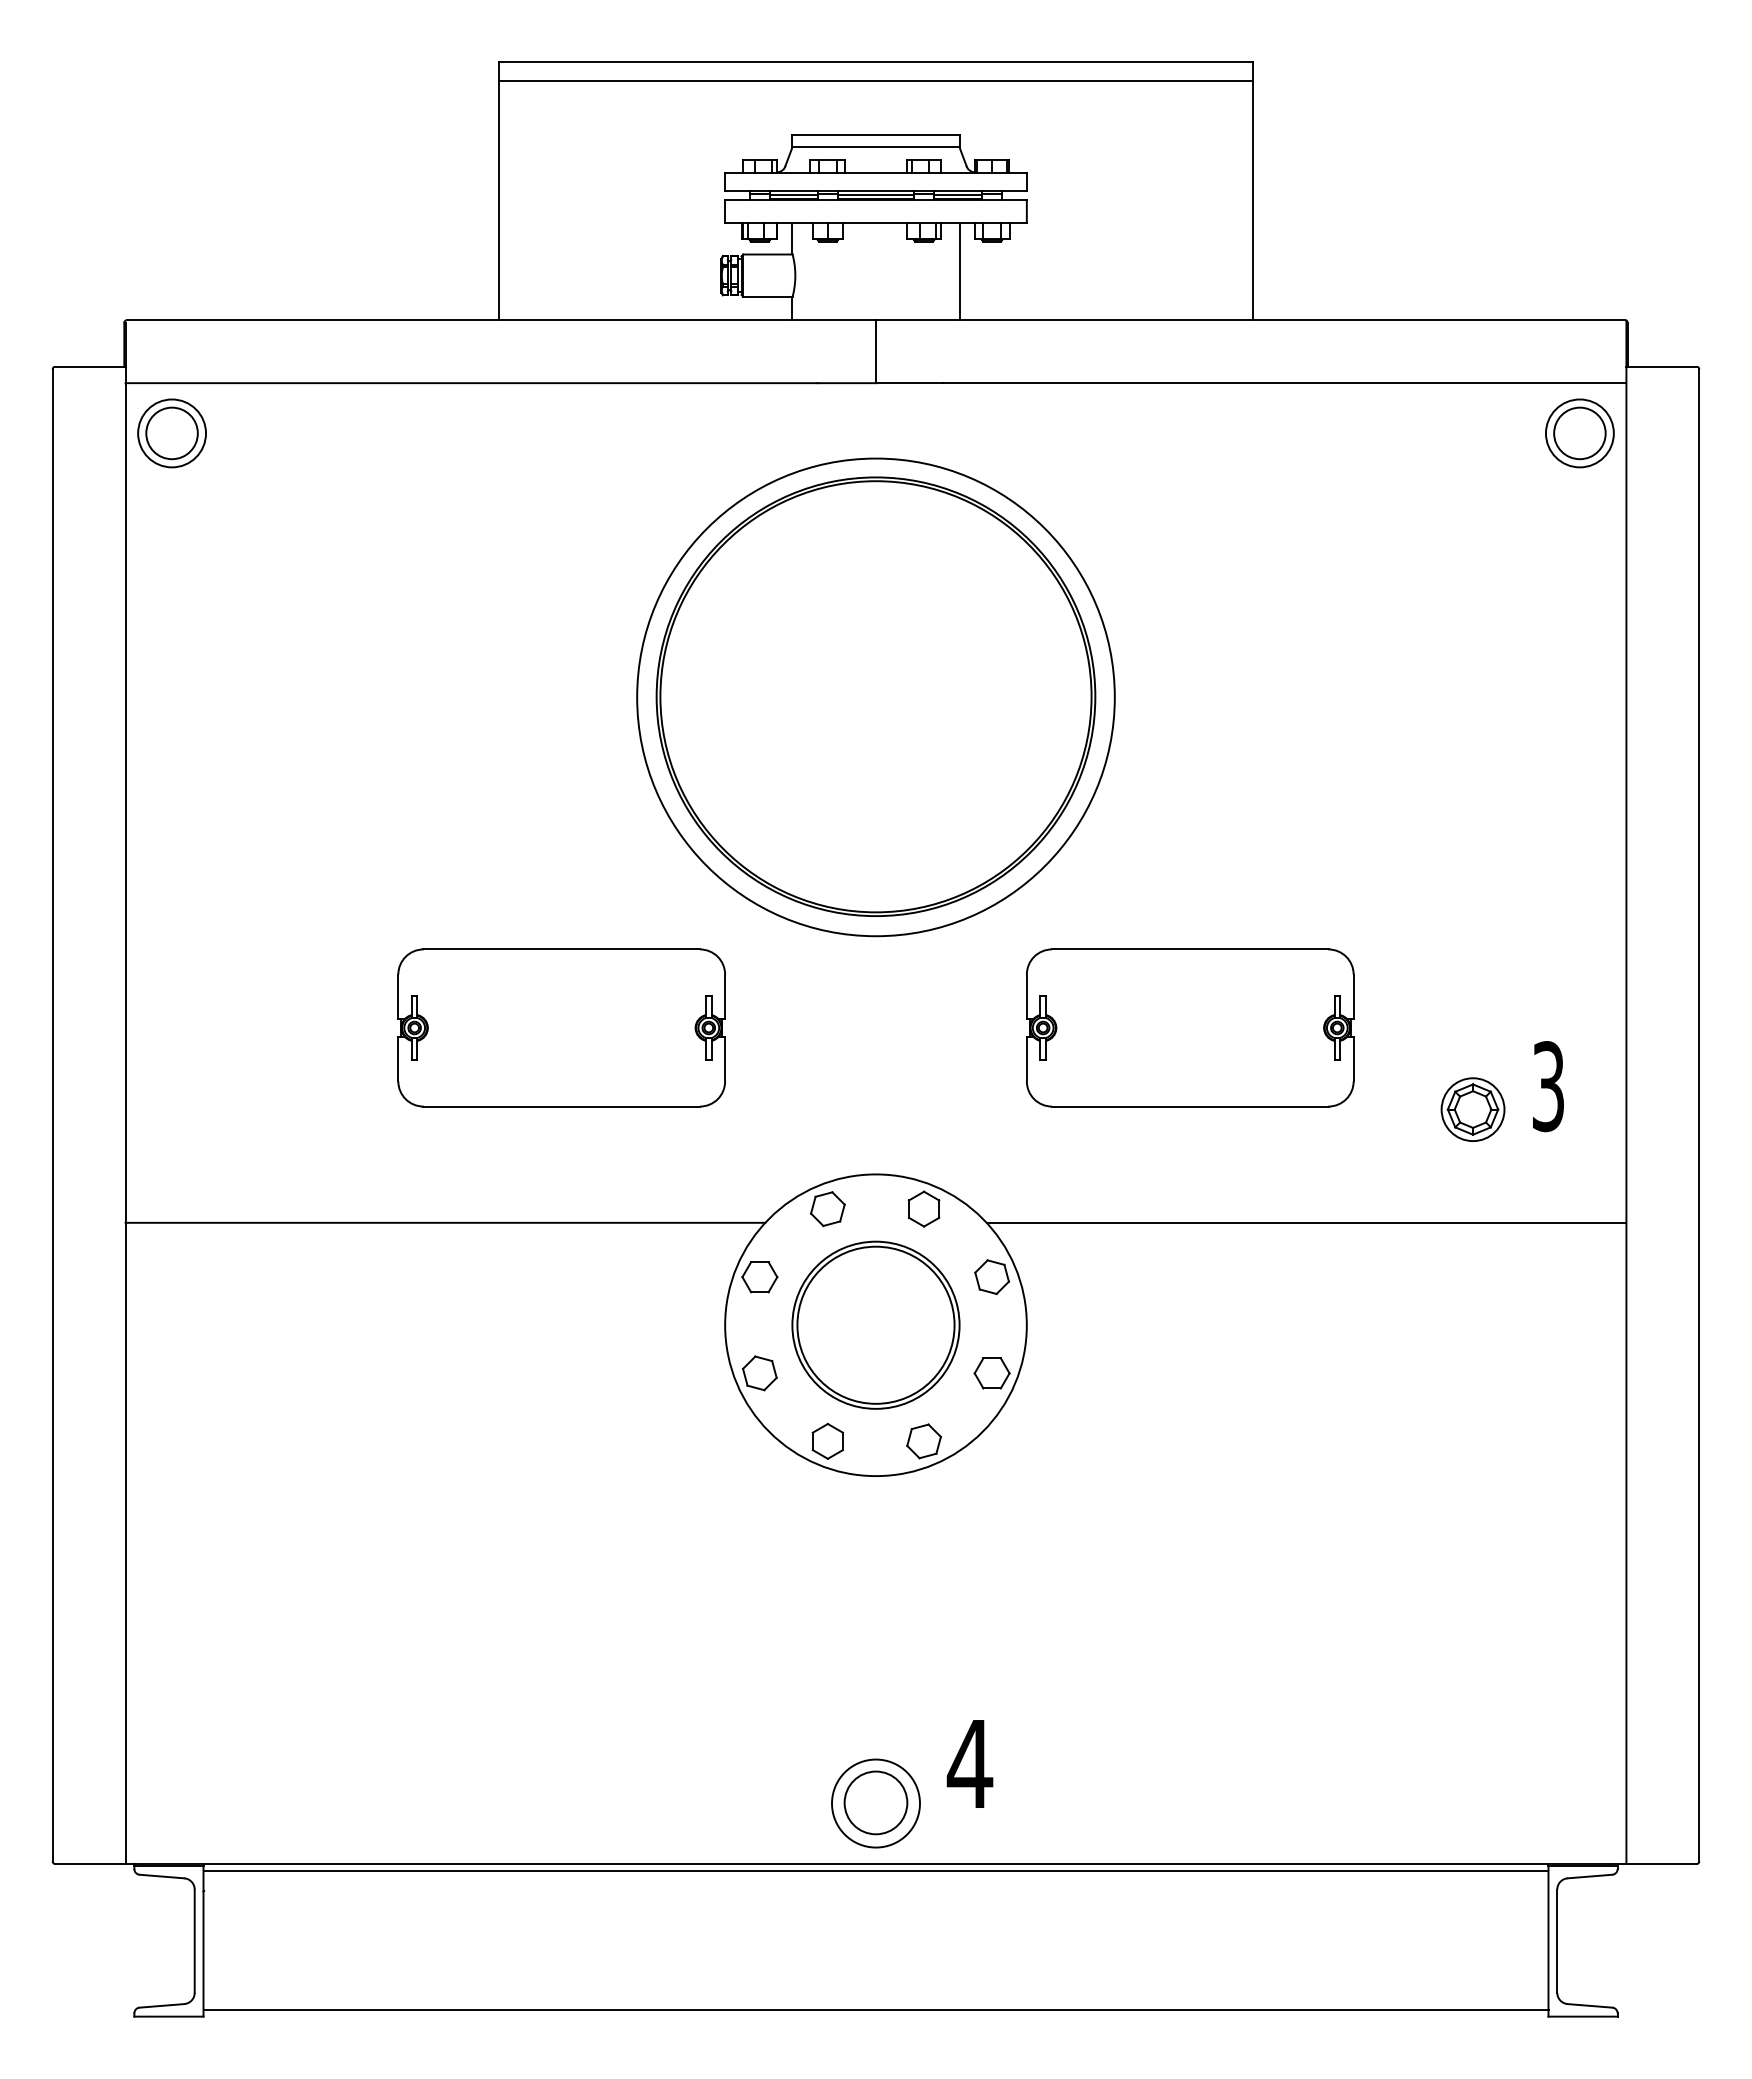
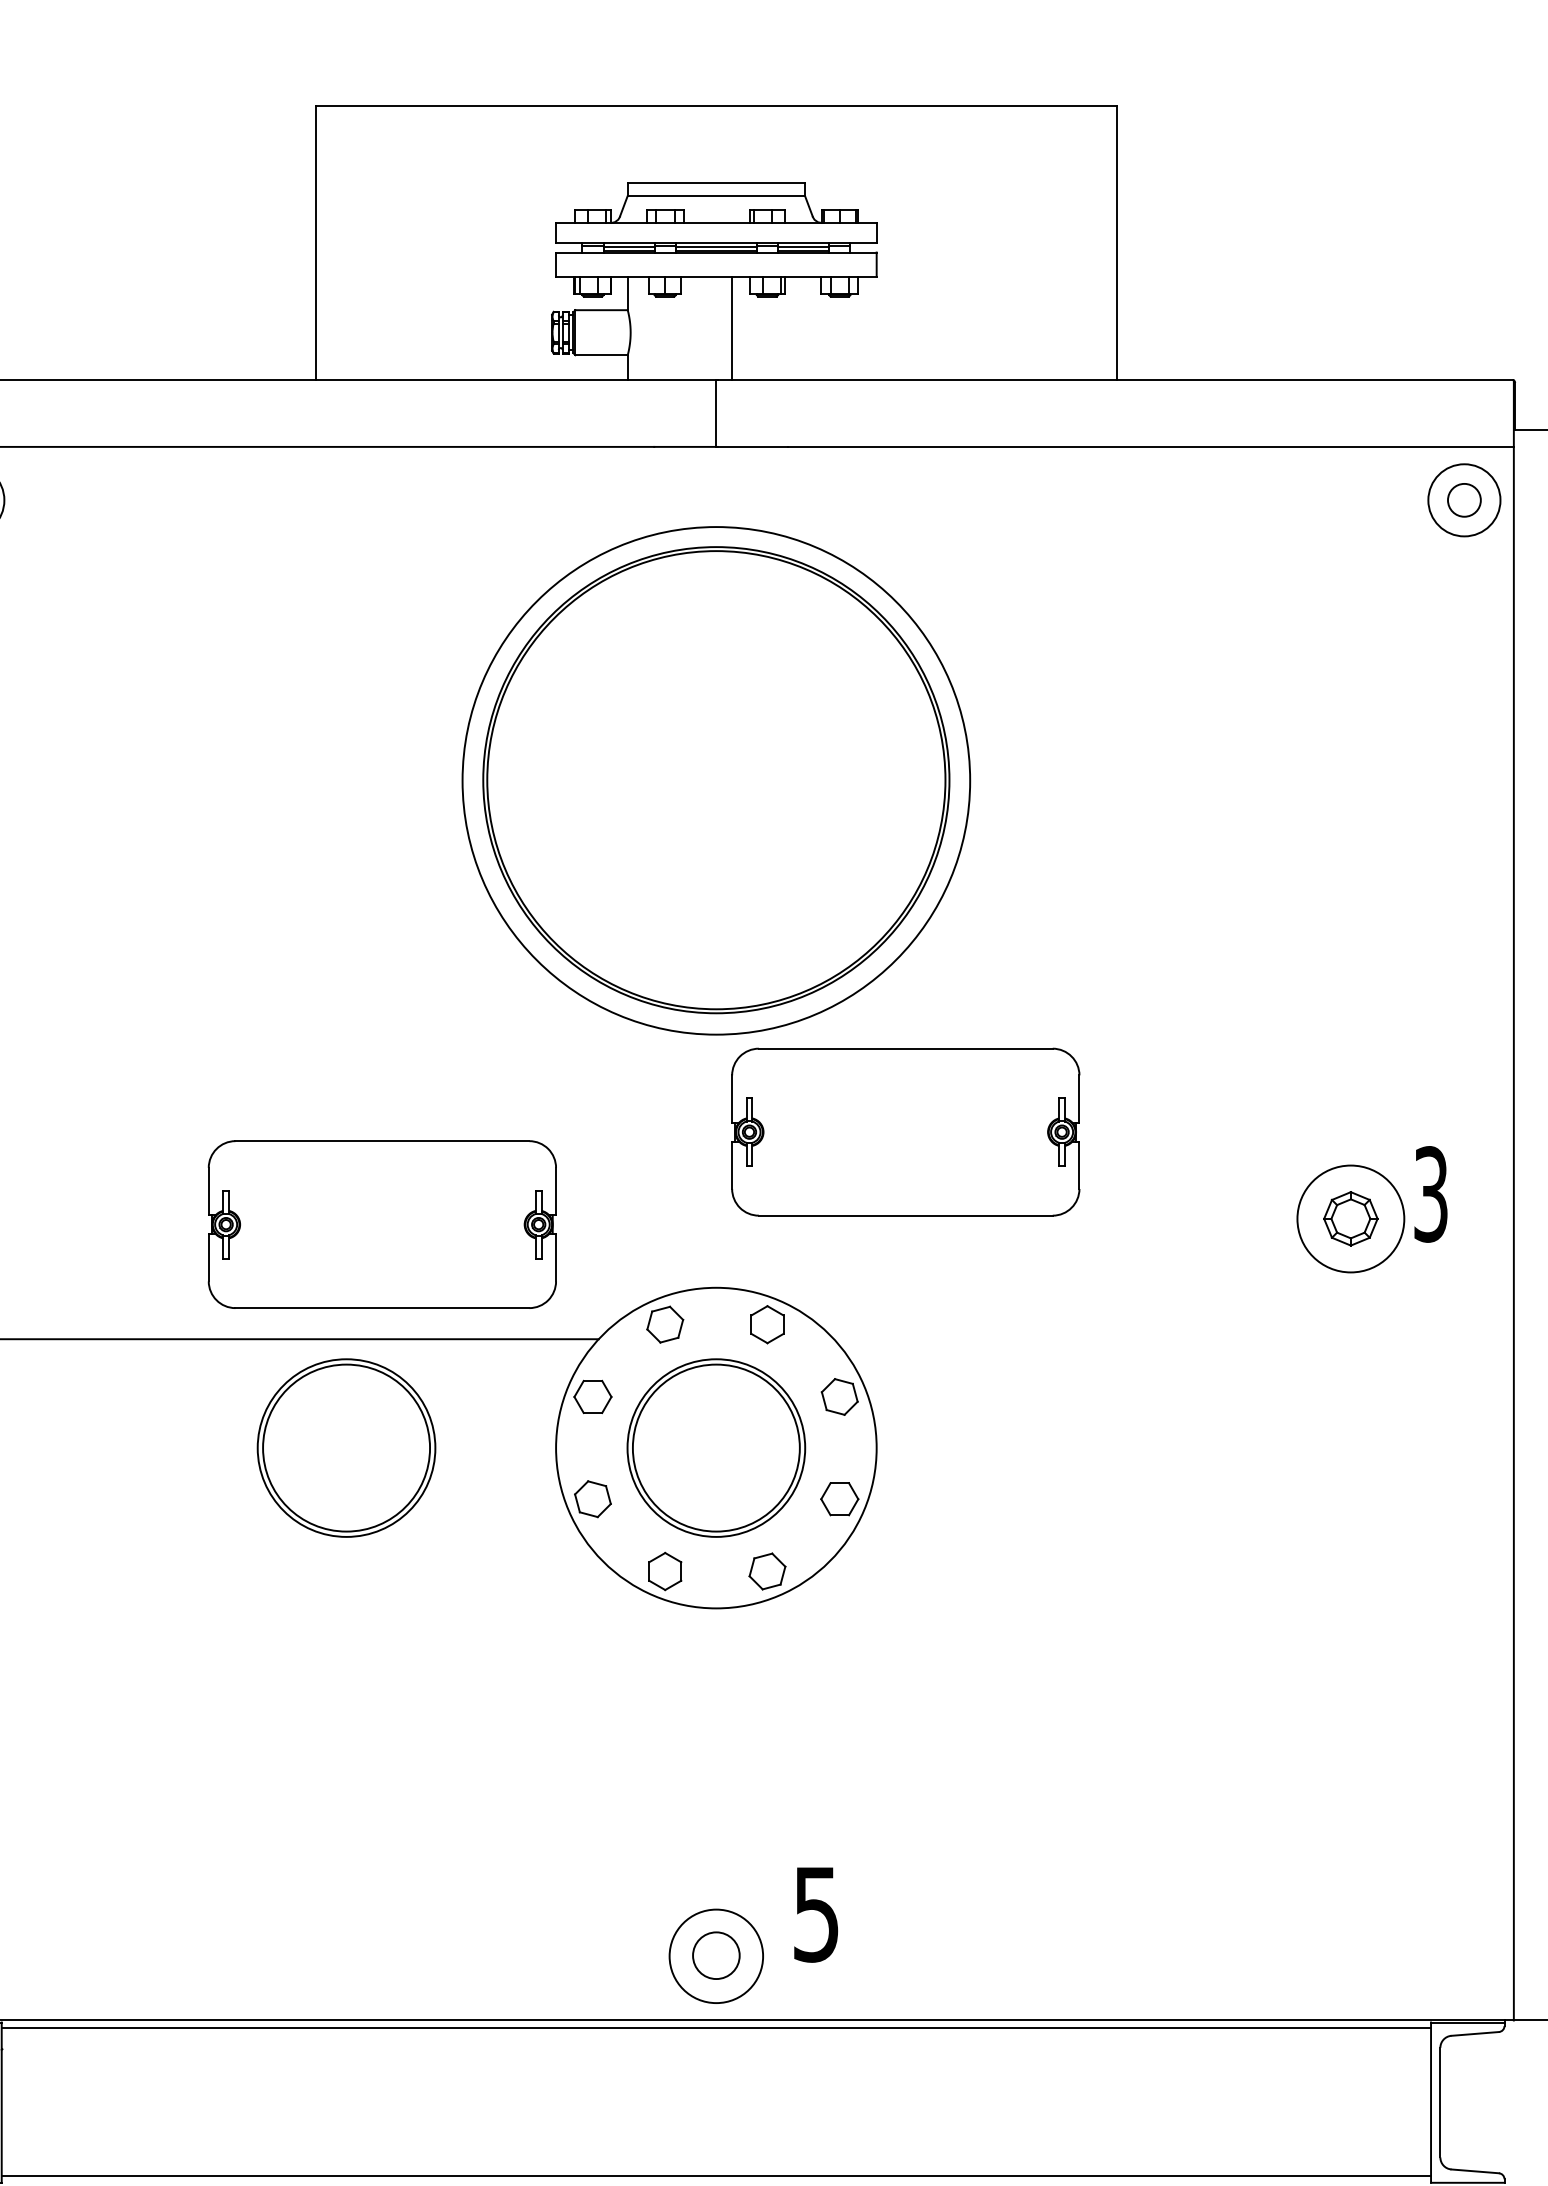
line: (874, 81) -> (714, 126), removed
line: (959, 271) -> (731, 328), moved
circle: (1579, 433) -> (1463, 500), size x0.6
part: (561, 1027) -> (382, 1224), moved
part: (1190, 1027) -> (906, 1131), moved
circle: (1472, 1109) -> (1350, 1218), size x1.6
line: (1306, 1222) -> (1173, 1338), removed
part: (527, 1324) -> (346, 1447), added
text: (969, 1764) -> (815, 1914), 4 -> 5
circle: (875, 1802) -> (715, 1955), size x0.7

